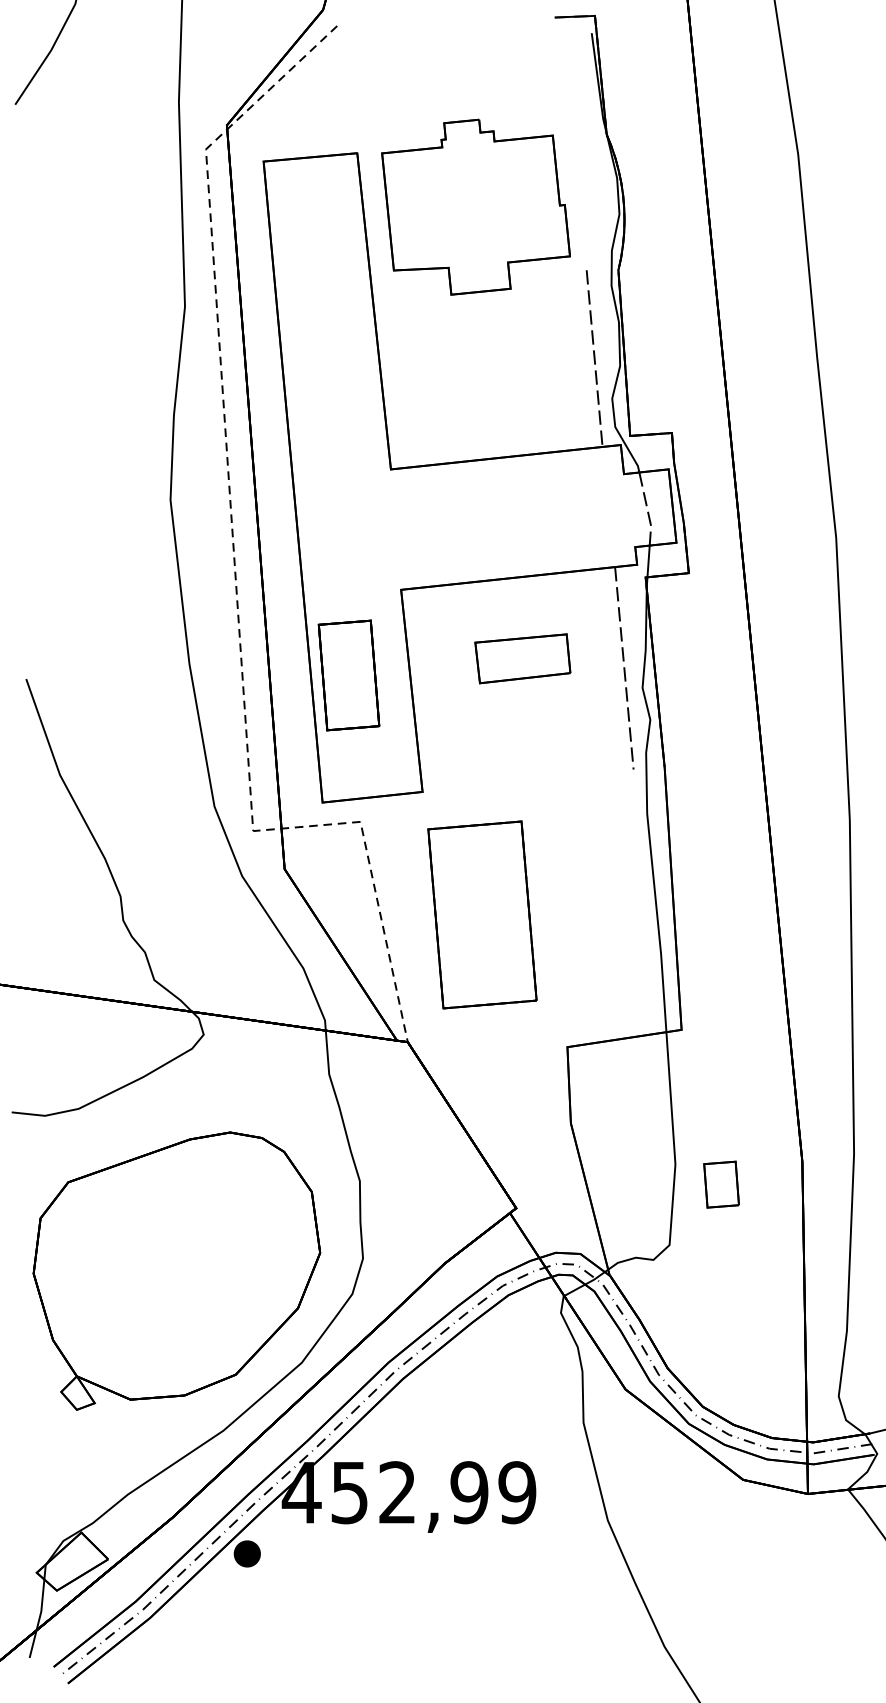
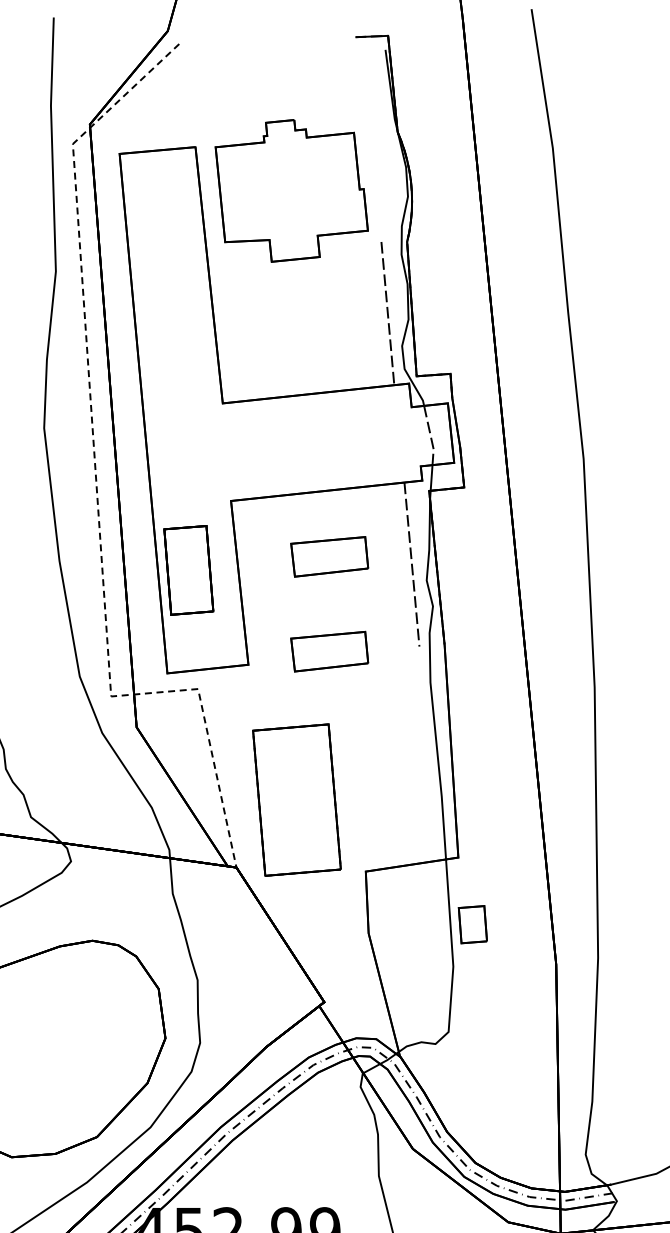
part: (522, 775) -> (329, 651), added
part: (482, 914) -> (297, 799), moved
part: (721, 1184) -> (472, 924), moved

